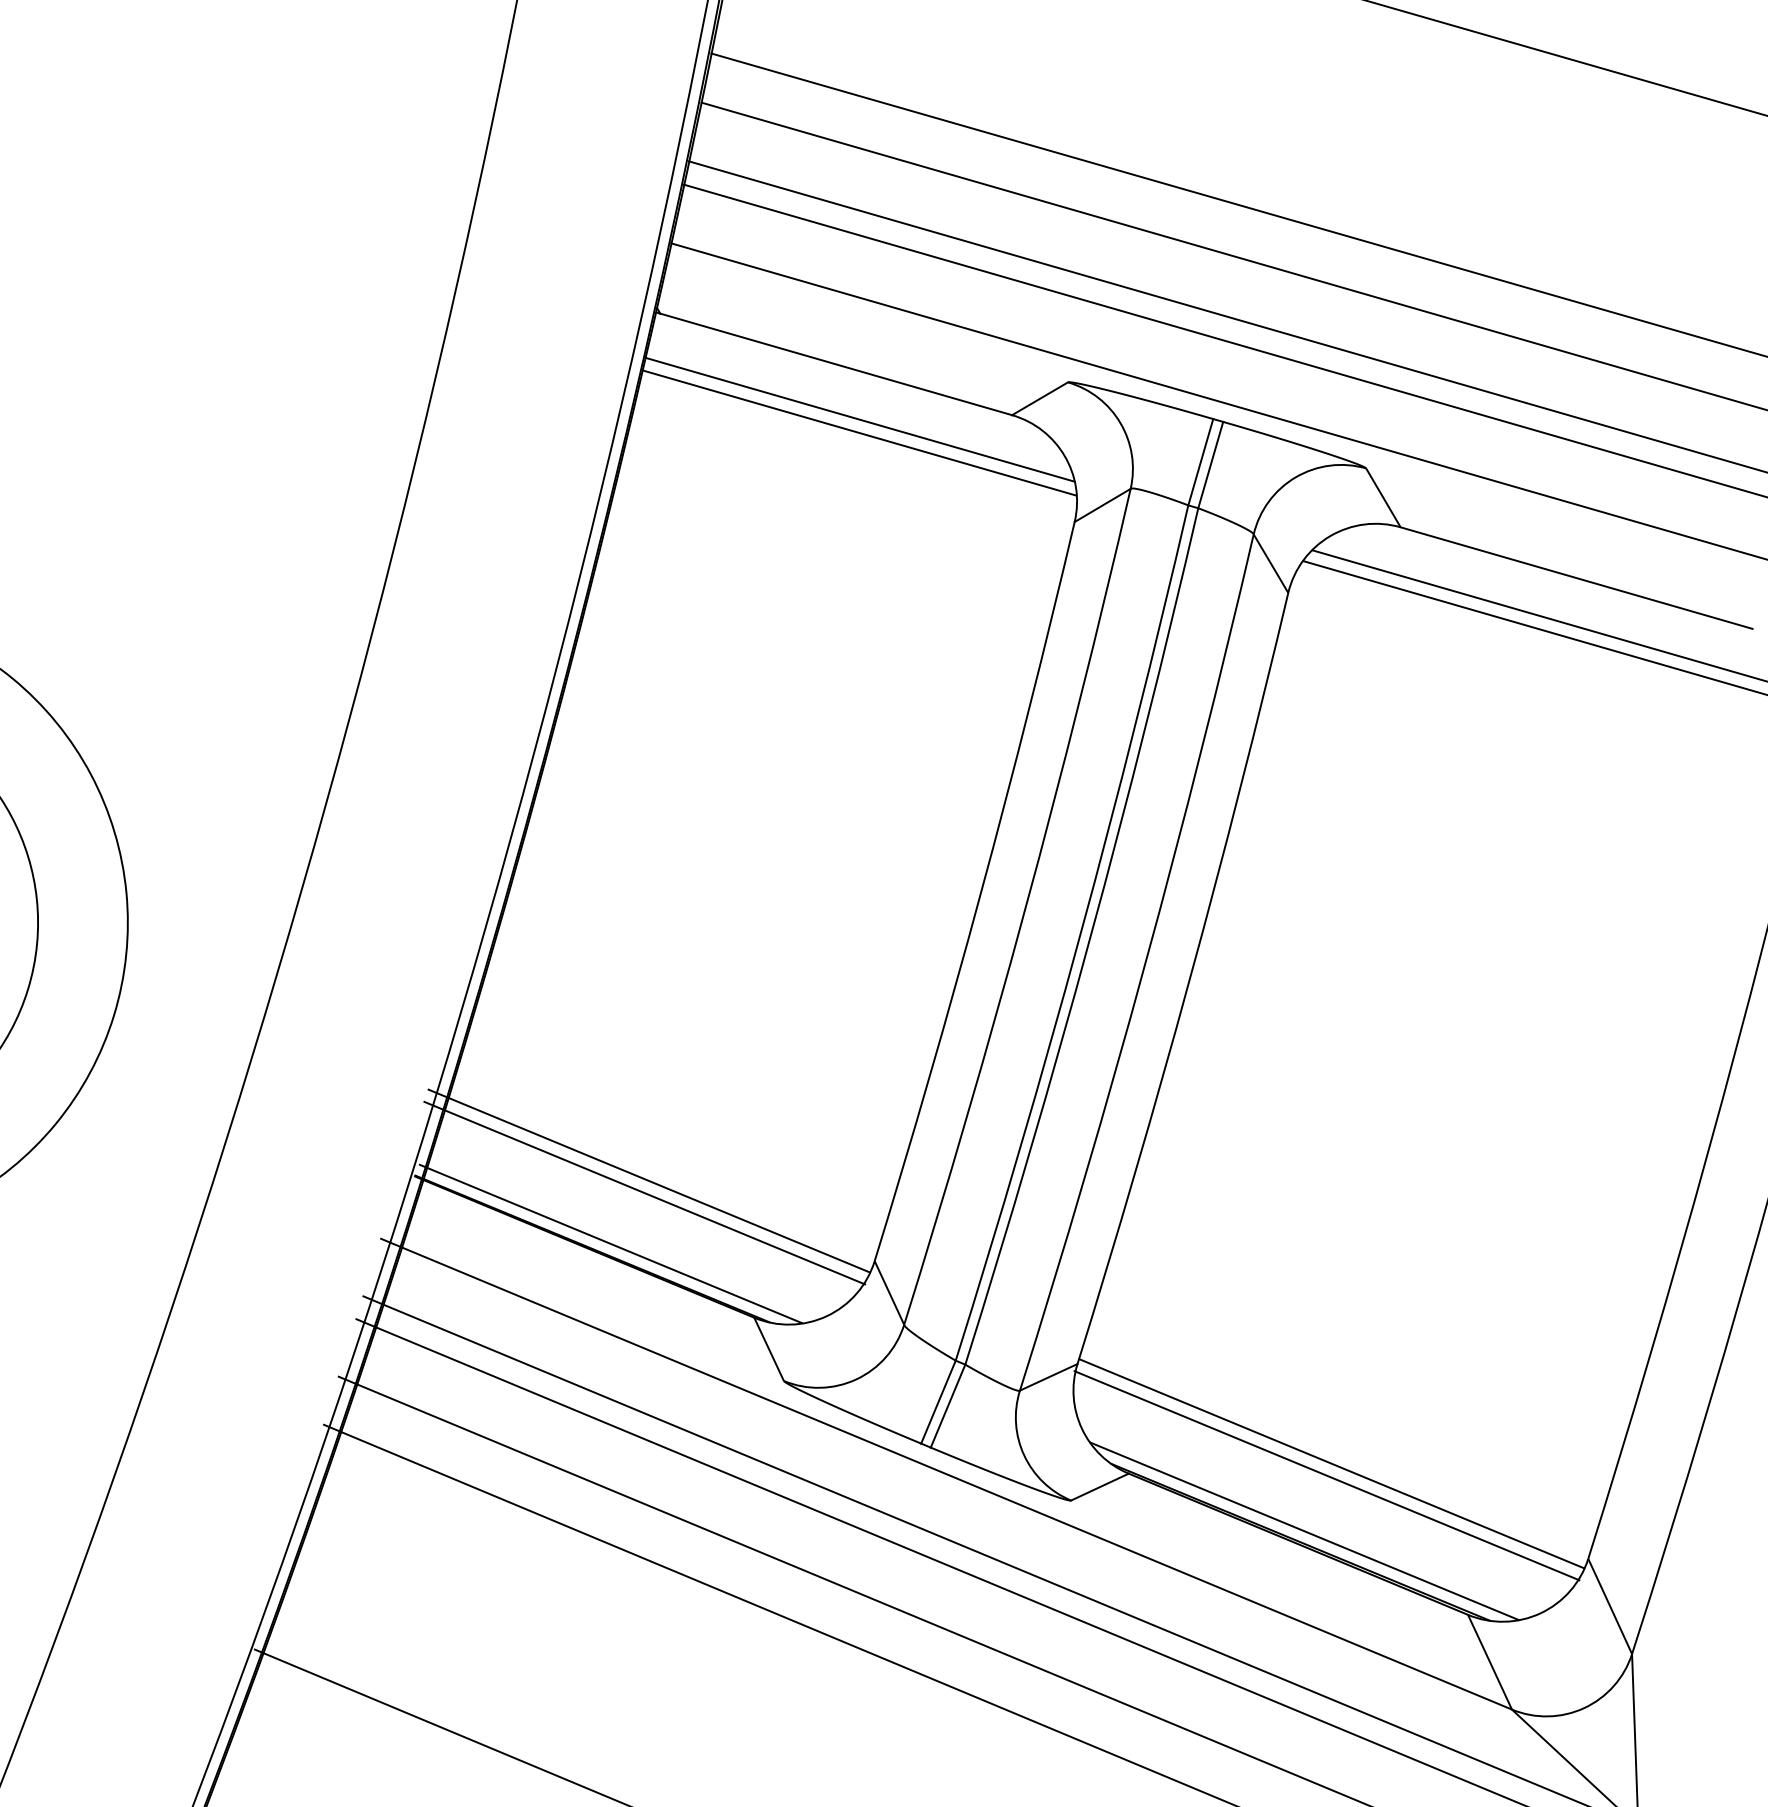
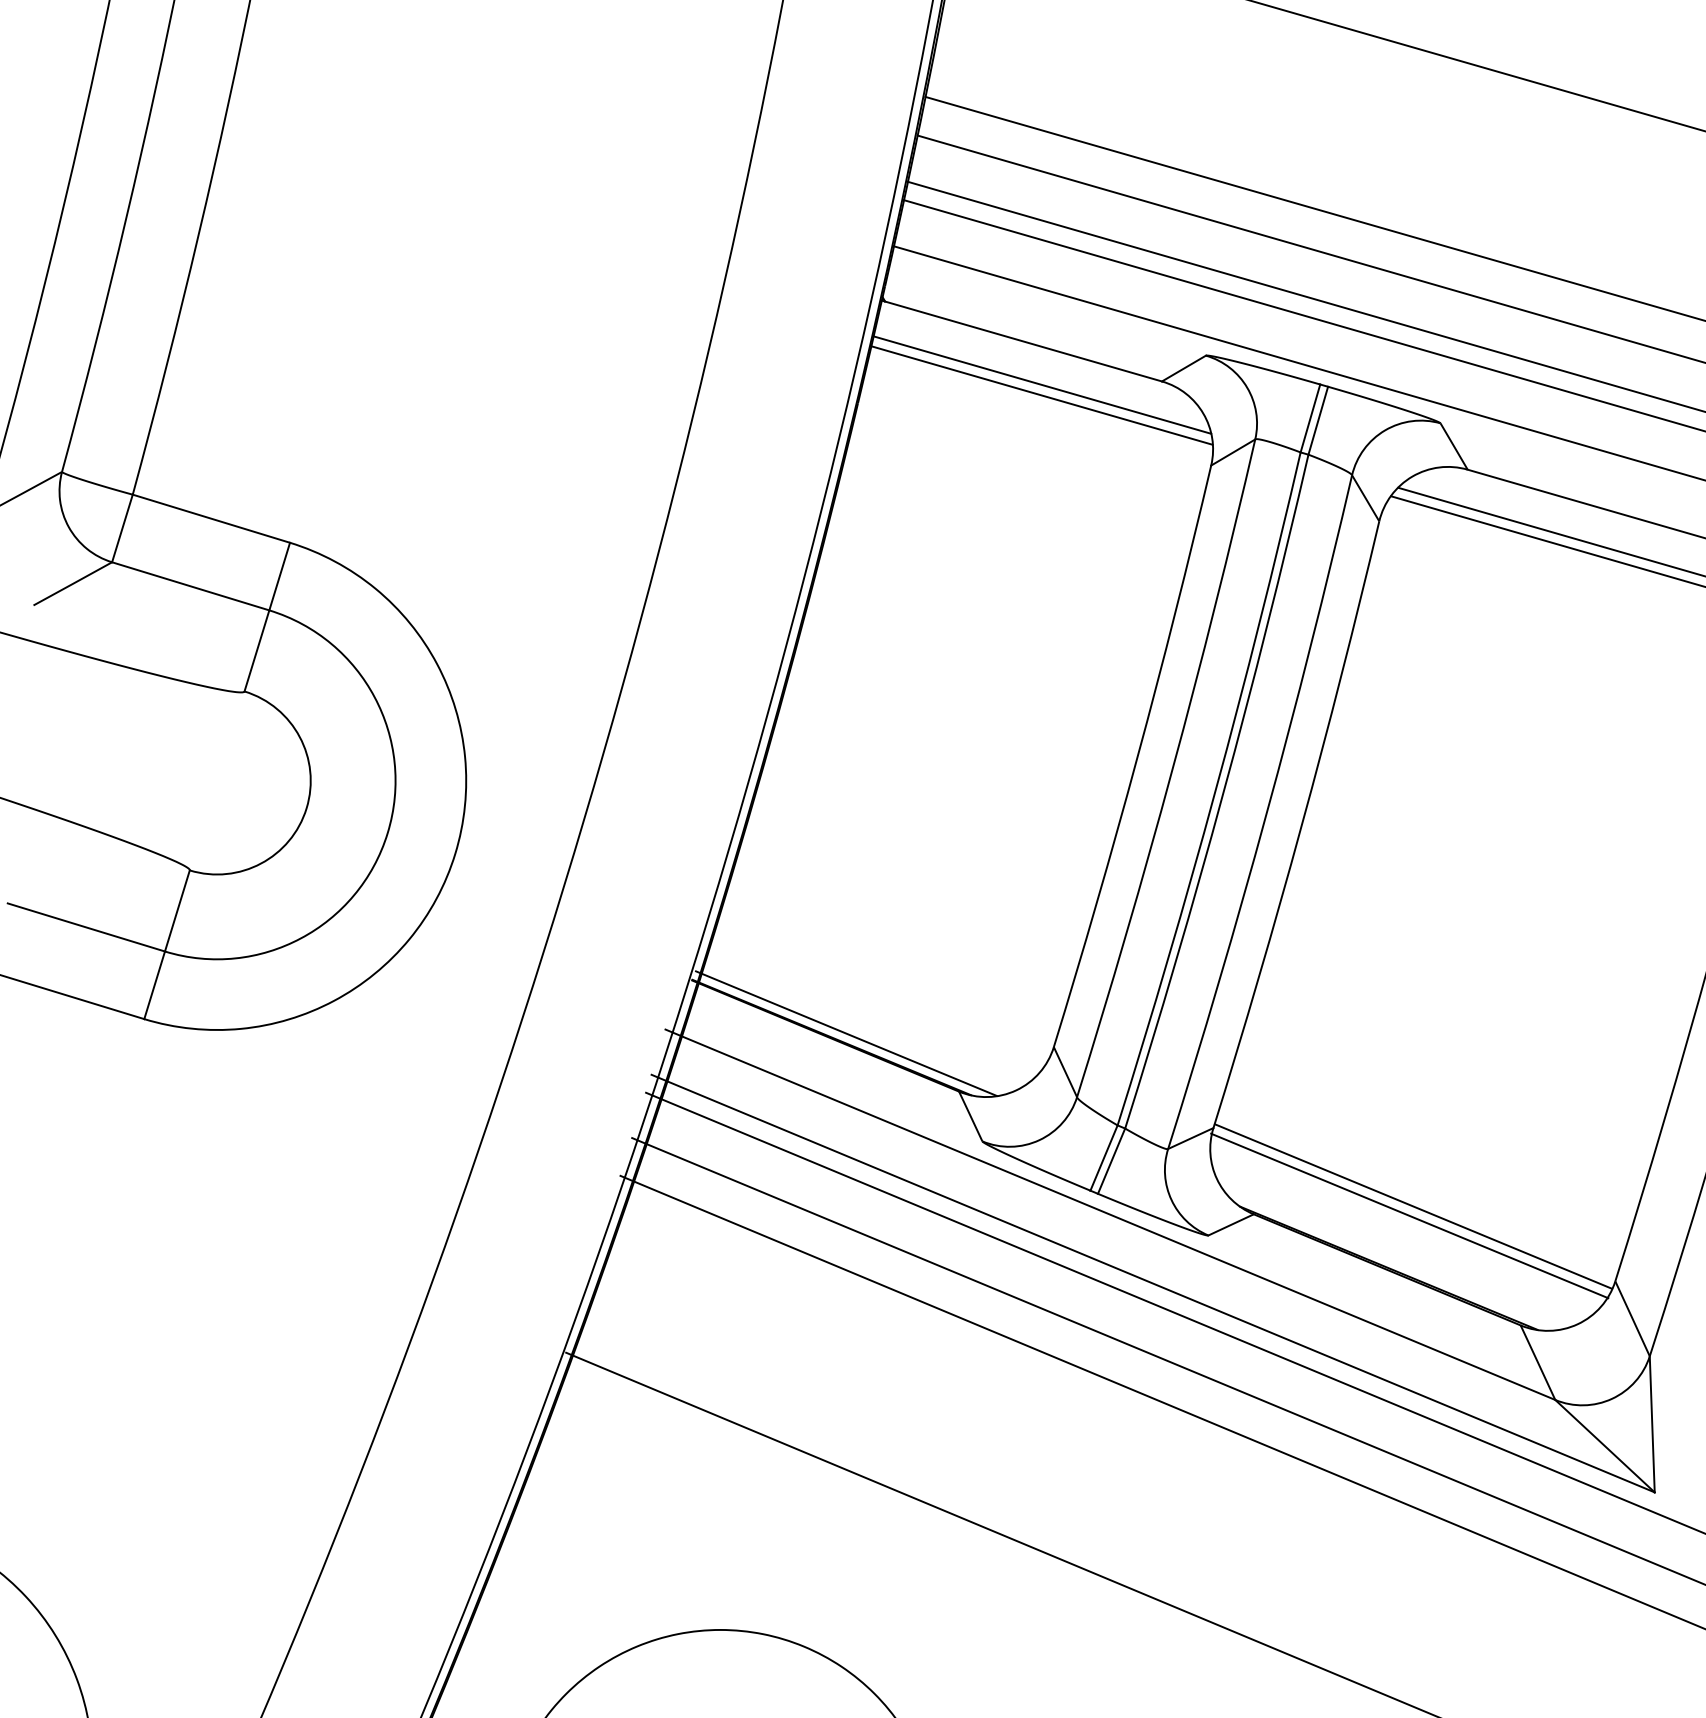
line: (649, 1181) -> (876, 984), removed
line: (644, 1193) -> (872, 993), removed
line: (1303, 1531) -> (1391, 1259), removed

